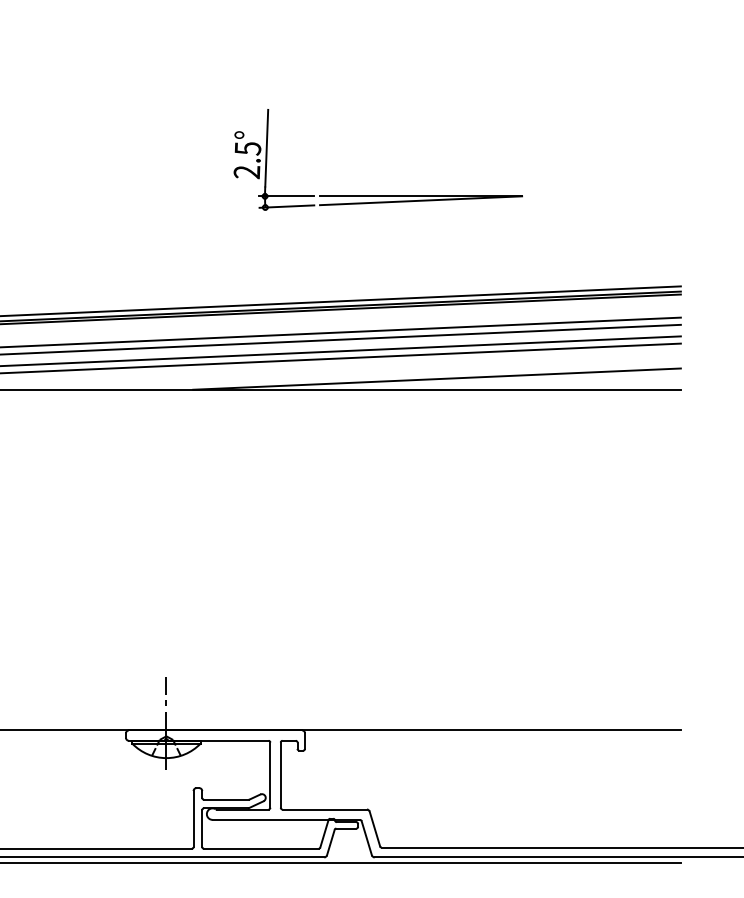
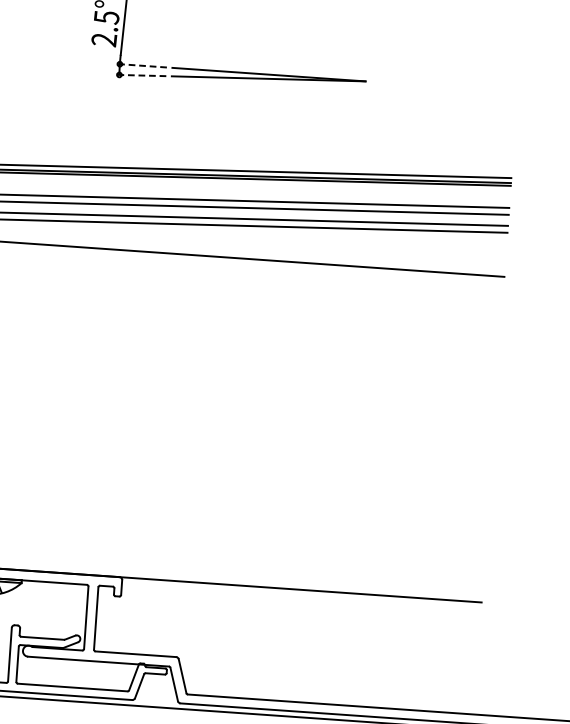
line: (286, 196) -> (140, 65), solid -> dashed
line: (286, 206) -> (139, 75), solid -> dashed
line: (436, 378) -> (271, 249), removed

